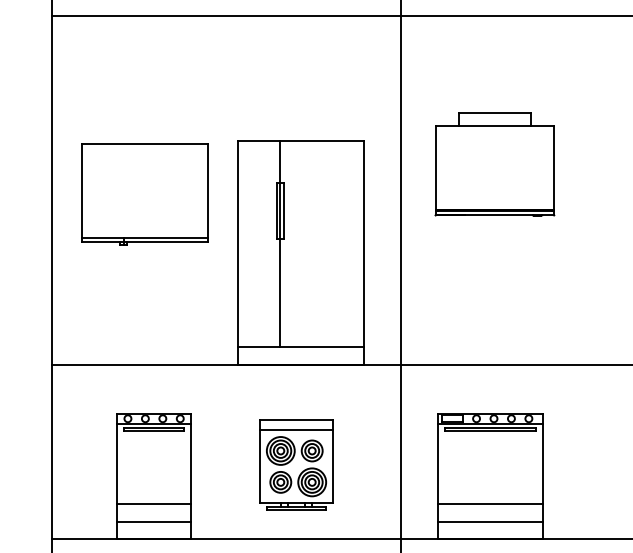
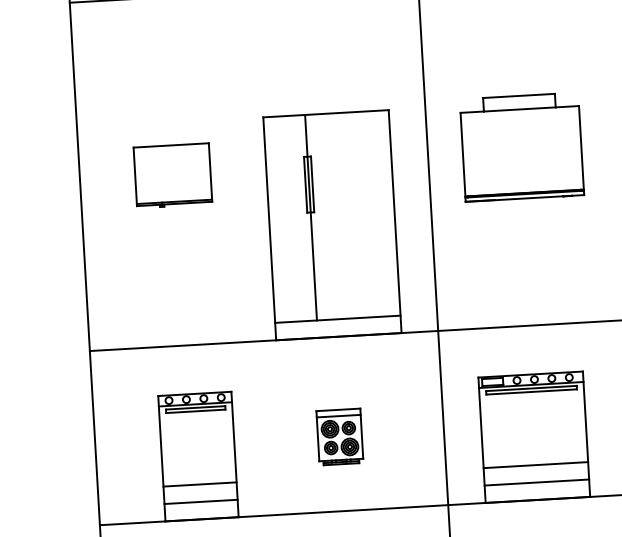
part: (494, 164) -> (521, 147), moved
part: (144, 194) -> (172, 175), size x0.6
part: (296, 464) -> (339, 436), size x0.6

